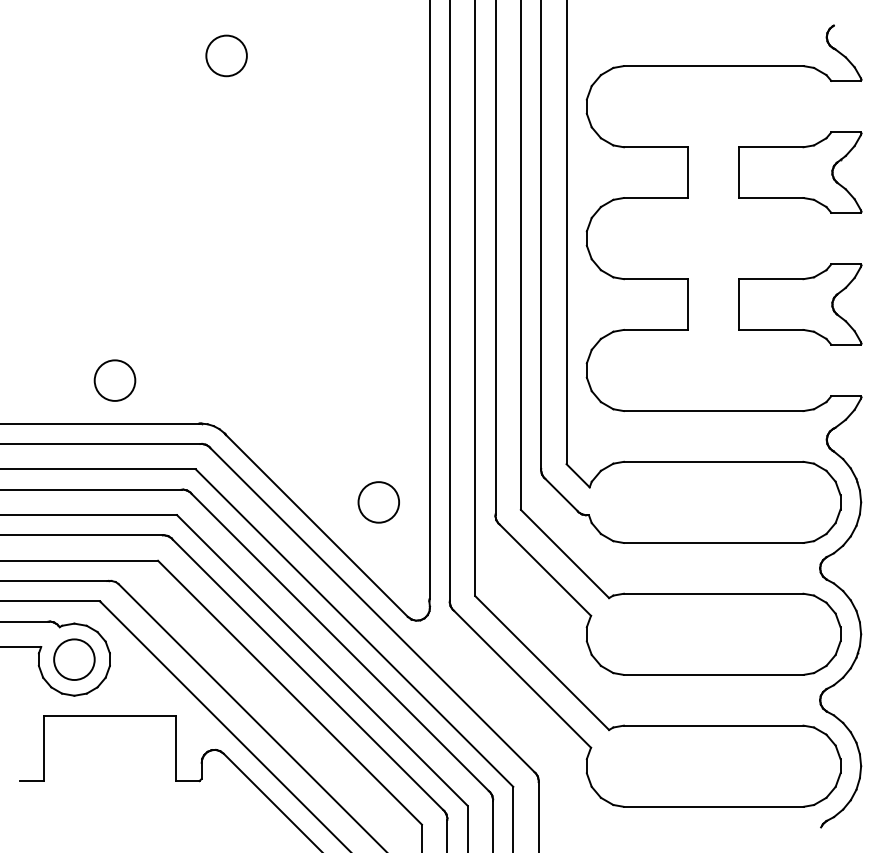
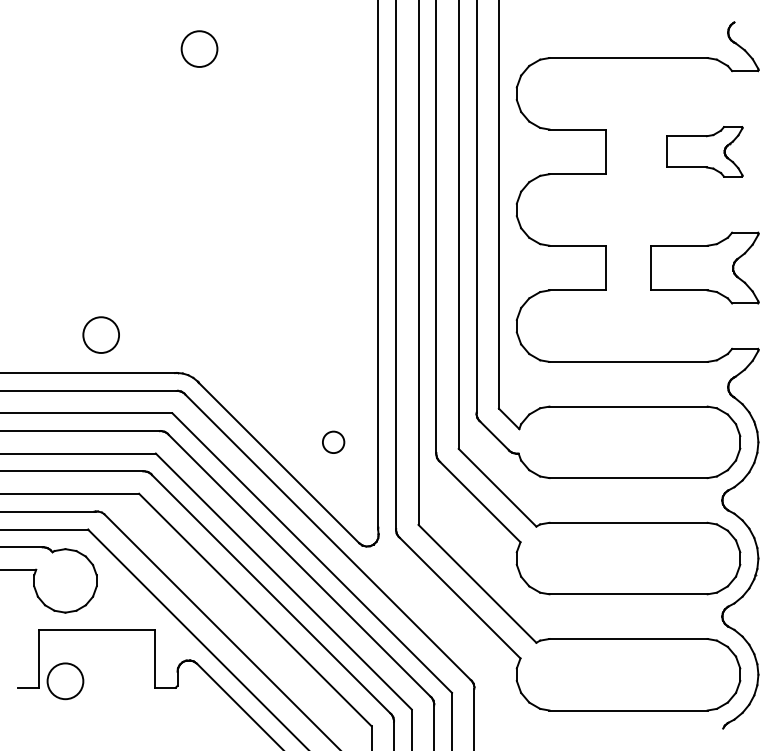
part: (800, 172) -> (705, 151), size x0.7
circle: (378, 502) -> (333, 442), size x0.6
circle: (74, 659) -> (65, 681), moved

